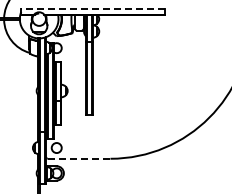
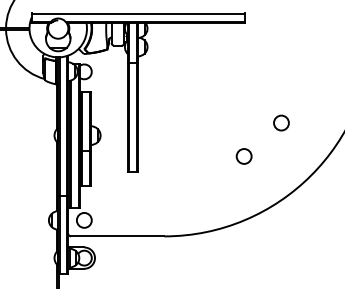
line: (92, 9) -> (137, 14), dashed -> solid
circle: (189, 82) -> (281, 122), added
circle: (164, 104) -> (244, 155), added
line: (79, 158) -> (118, 235), dashed -> solid

